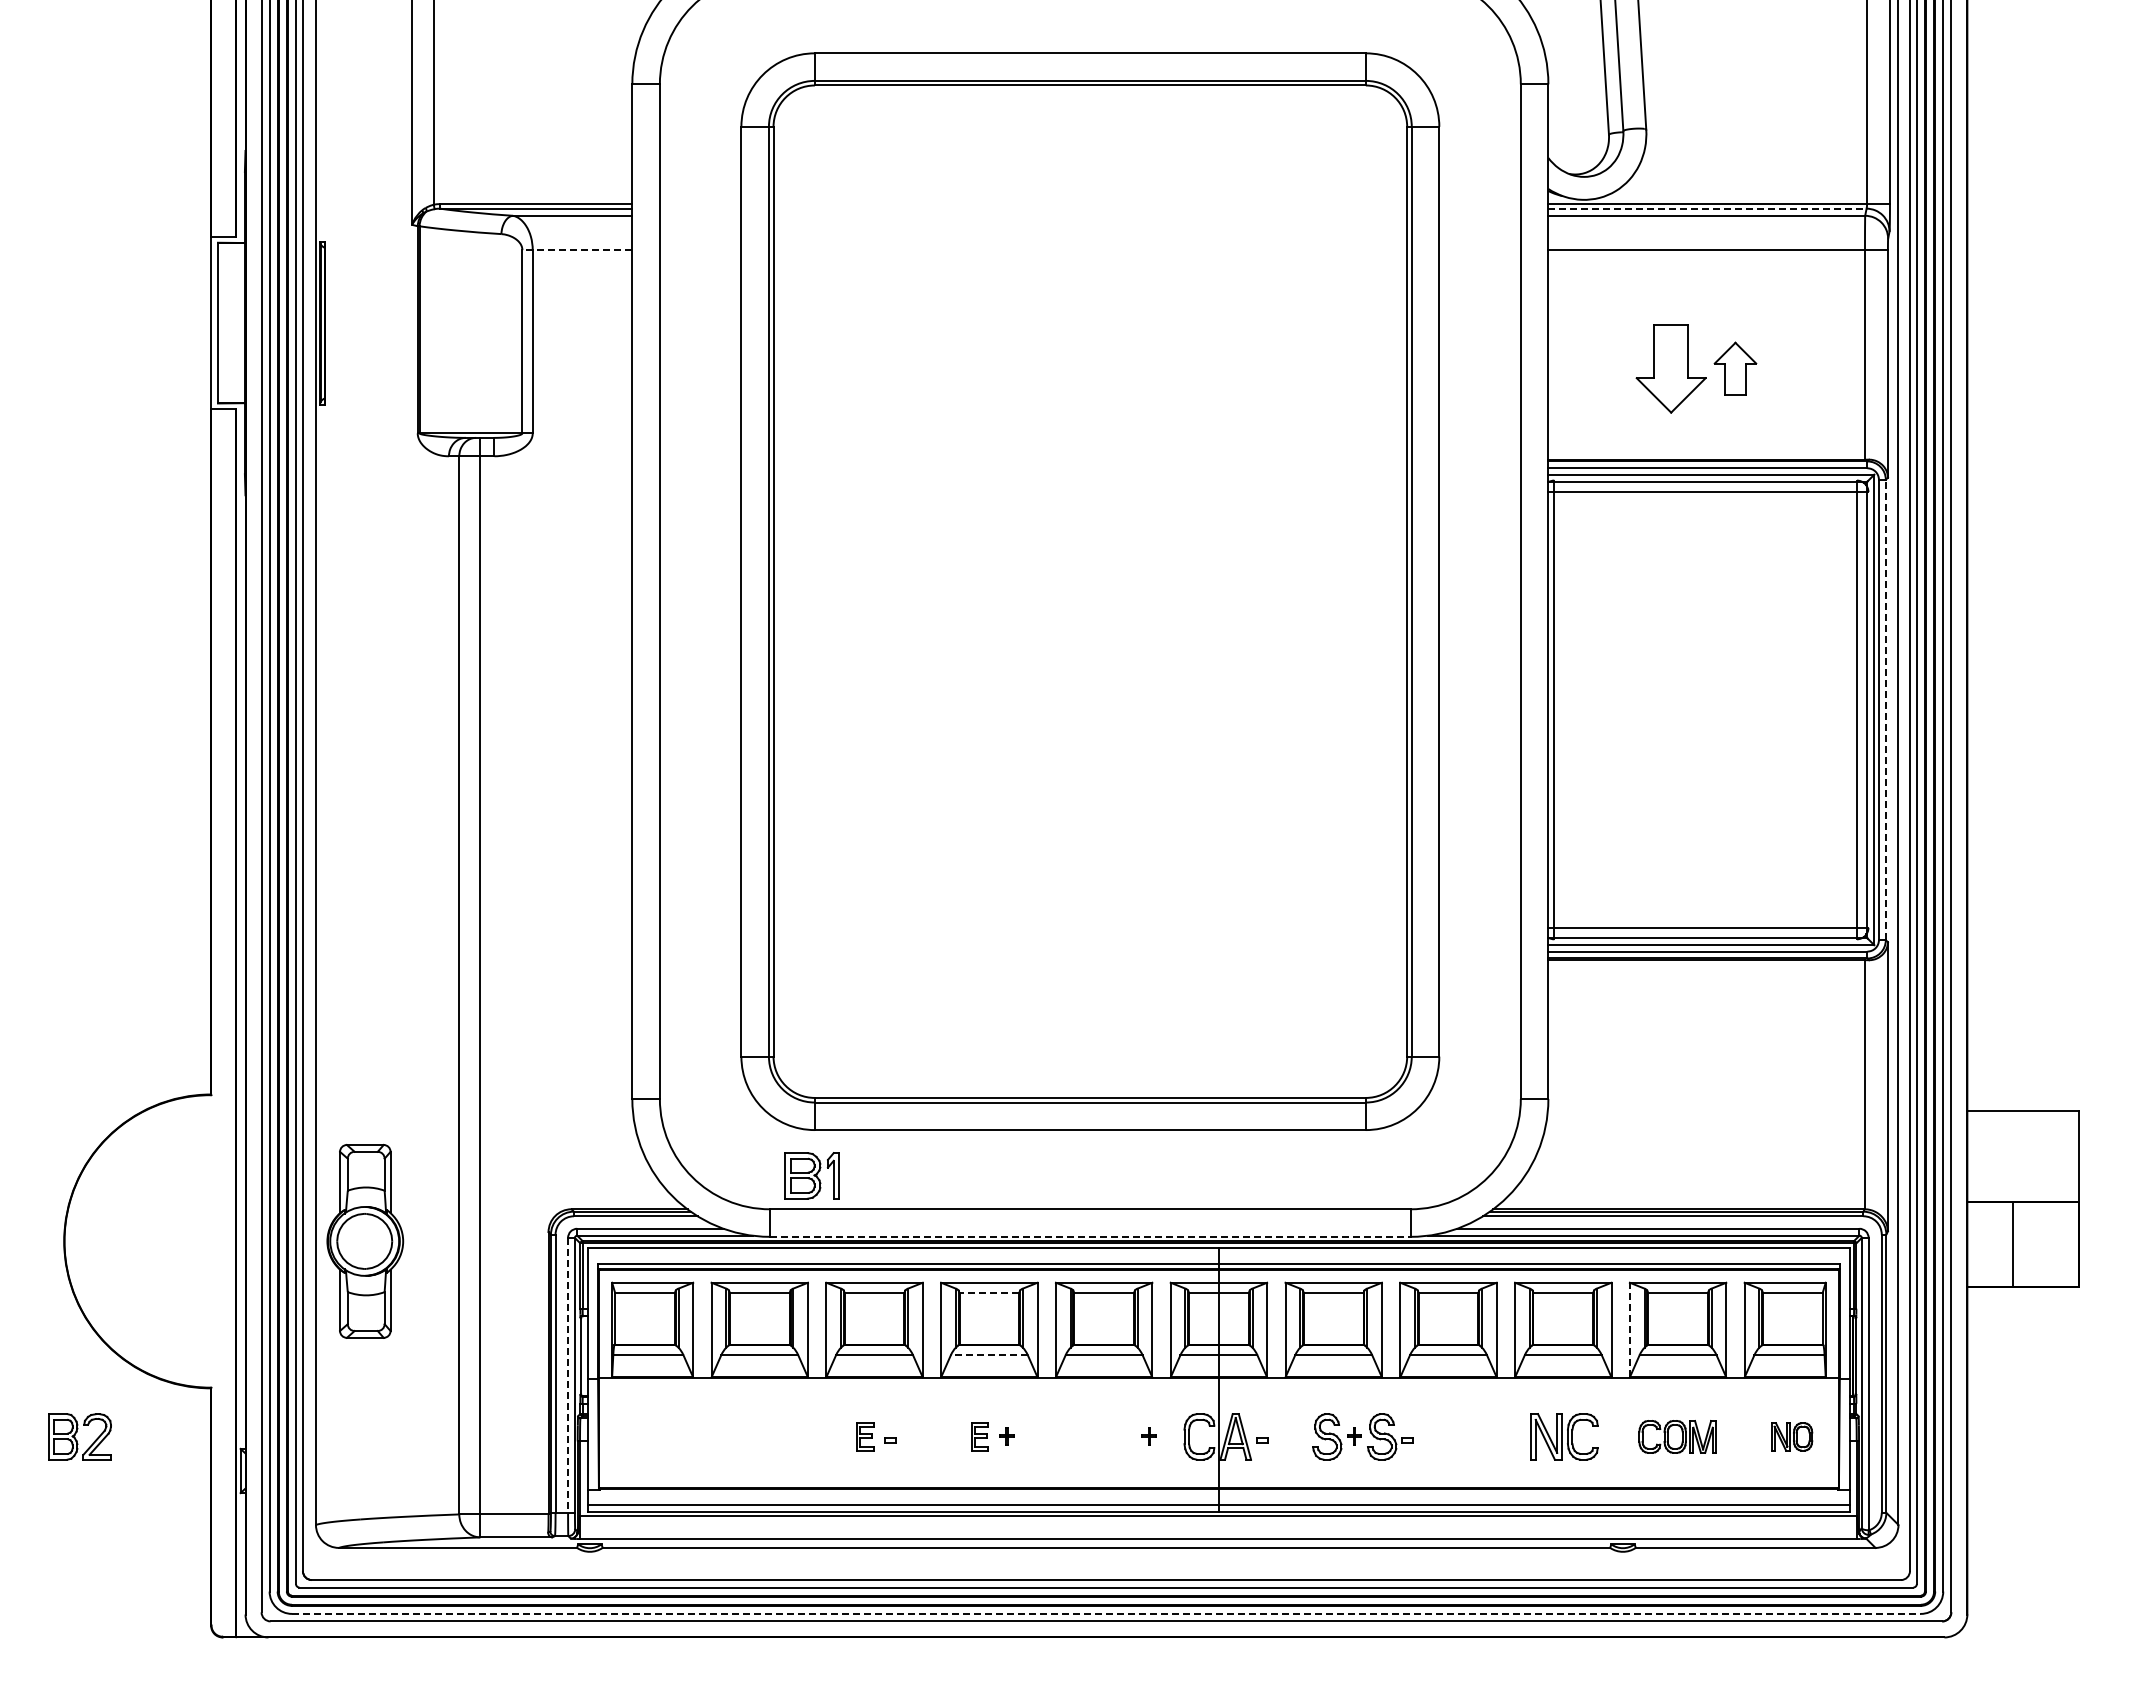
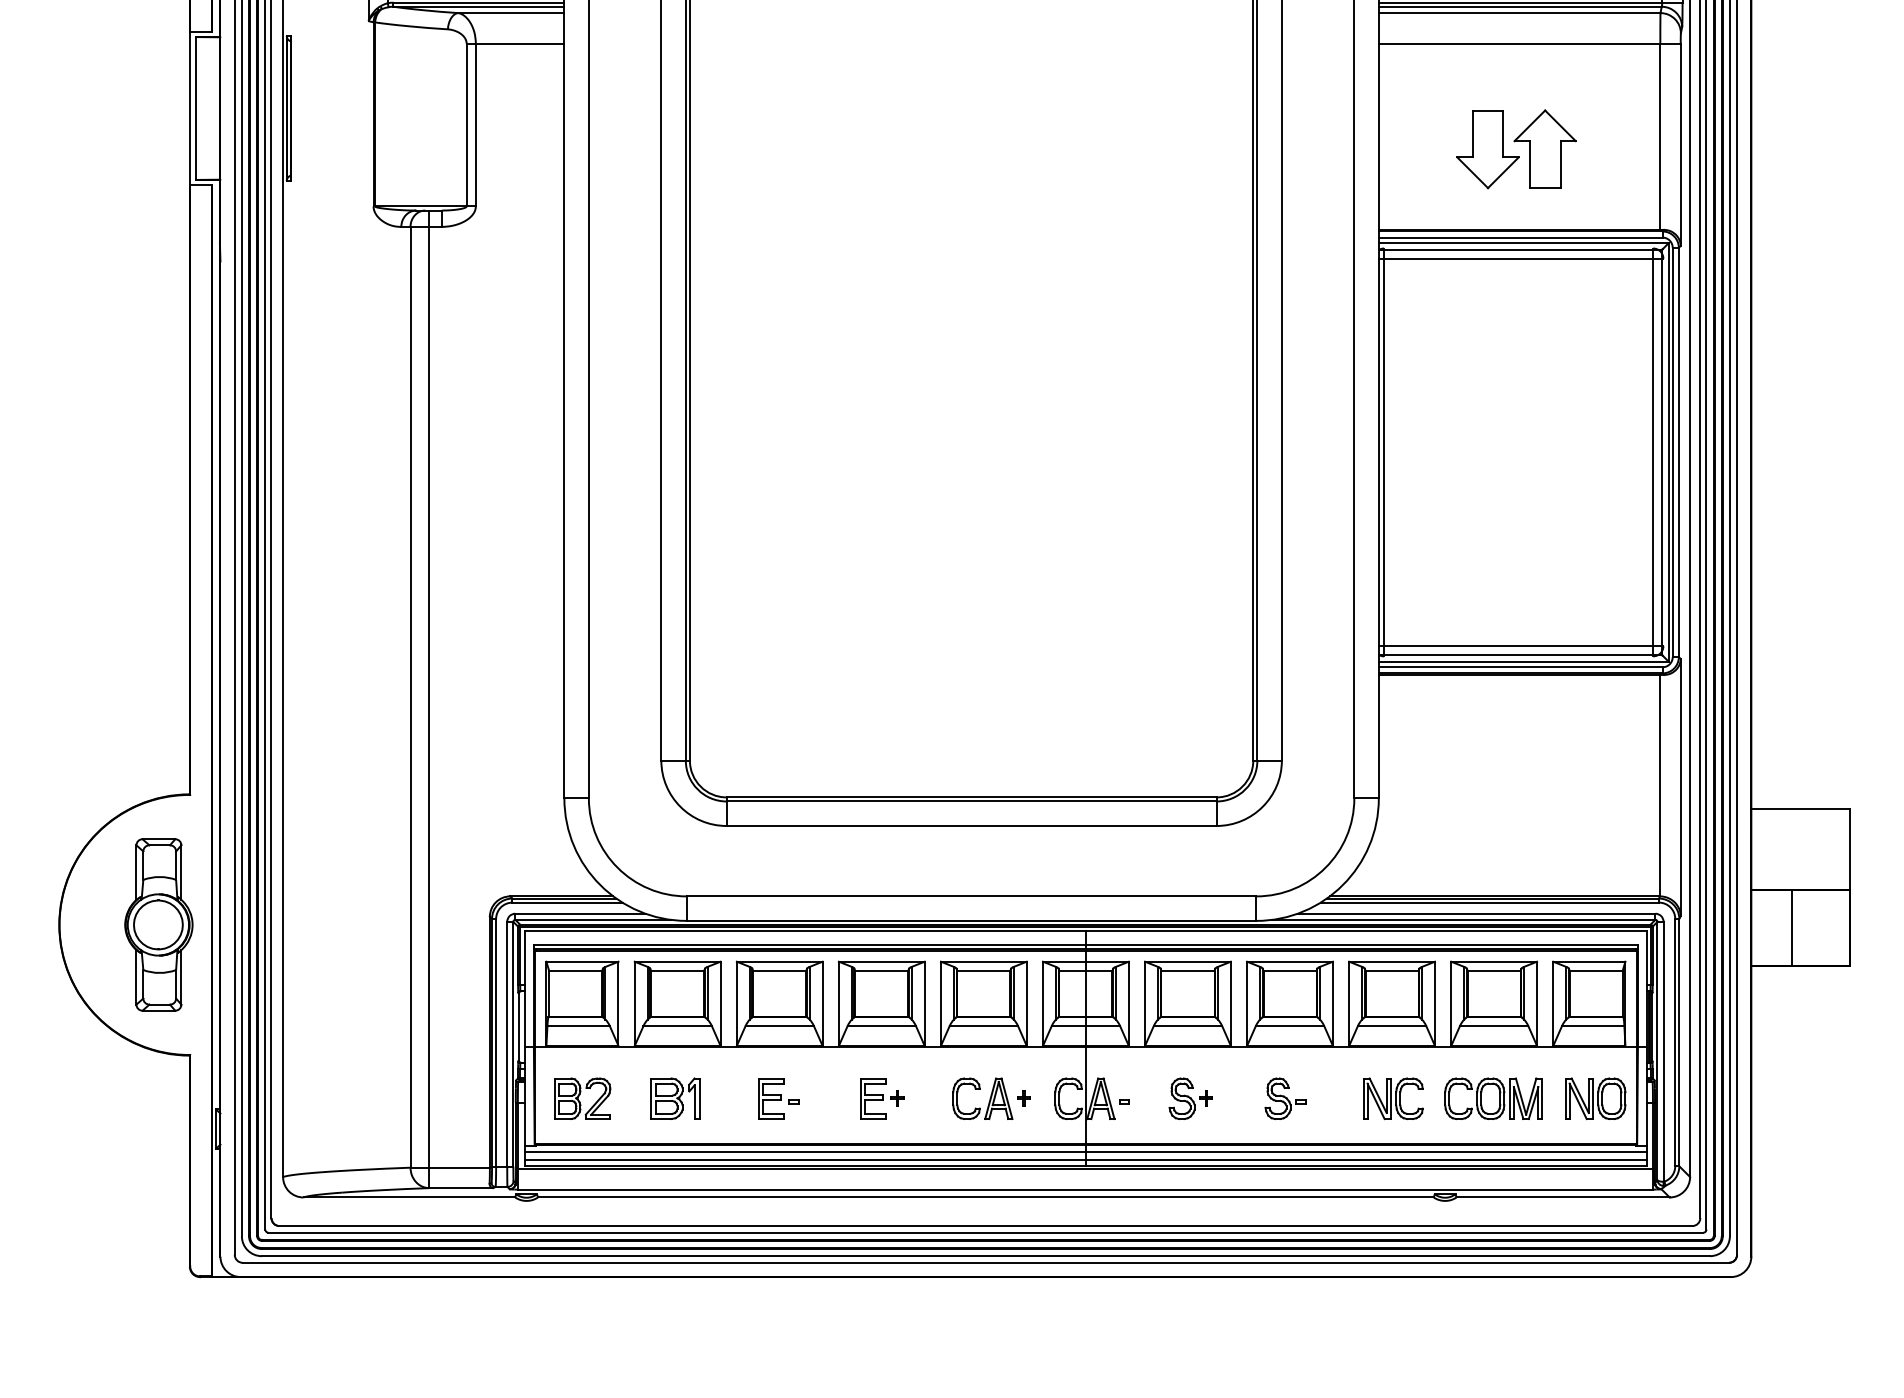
line: (1707, 208) -> (1520, 6), dashed -> solid
line: (577, 250) -> (515, 43), dashed -> solid
part: (1735, 368) -> (1545, 148), size x1.67
line: (1885, 709) -> (1678, 452), dashed -> solid
part: (811, 1175) -> (674, 1098), moved
line: (1090, 1236) -> (971, 920), dashed -> solid
part: (365, 1241) -> (159, 925), moved
line: (989, 1292) -> (881, 970), dashed -> solid
line: (1629, 1329) -> (1450, 1003), dashed -> solid
line: (988, 1355) -> (881, 1026), dashed -> solid
line: (568, 1375) -> (507, 1044), dashed -> solid
part: (79, 1436) -> (582, 1098), moved
part: (865, 1436) -> (771, 1098), size x1.67
part: (979, 1436) -> (873, 1098), size x1.67
part: (1390, 1436) -> (1285, 1098), moved
part: (1677, 1436) -> (1493, 1098), size x1.43
part: (1791, 1436) -> (1594, 1098), size x1.67
part: (1110, 1437) -> (989, 1099), added
line: (1218, 1496) -> (1085, 1151), added
line: (1106, 1613) -> (985, 1255), dashed -> solid

